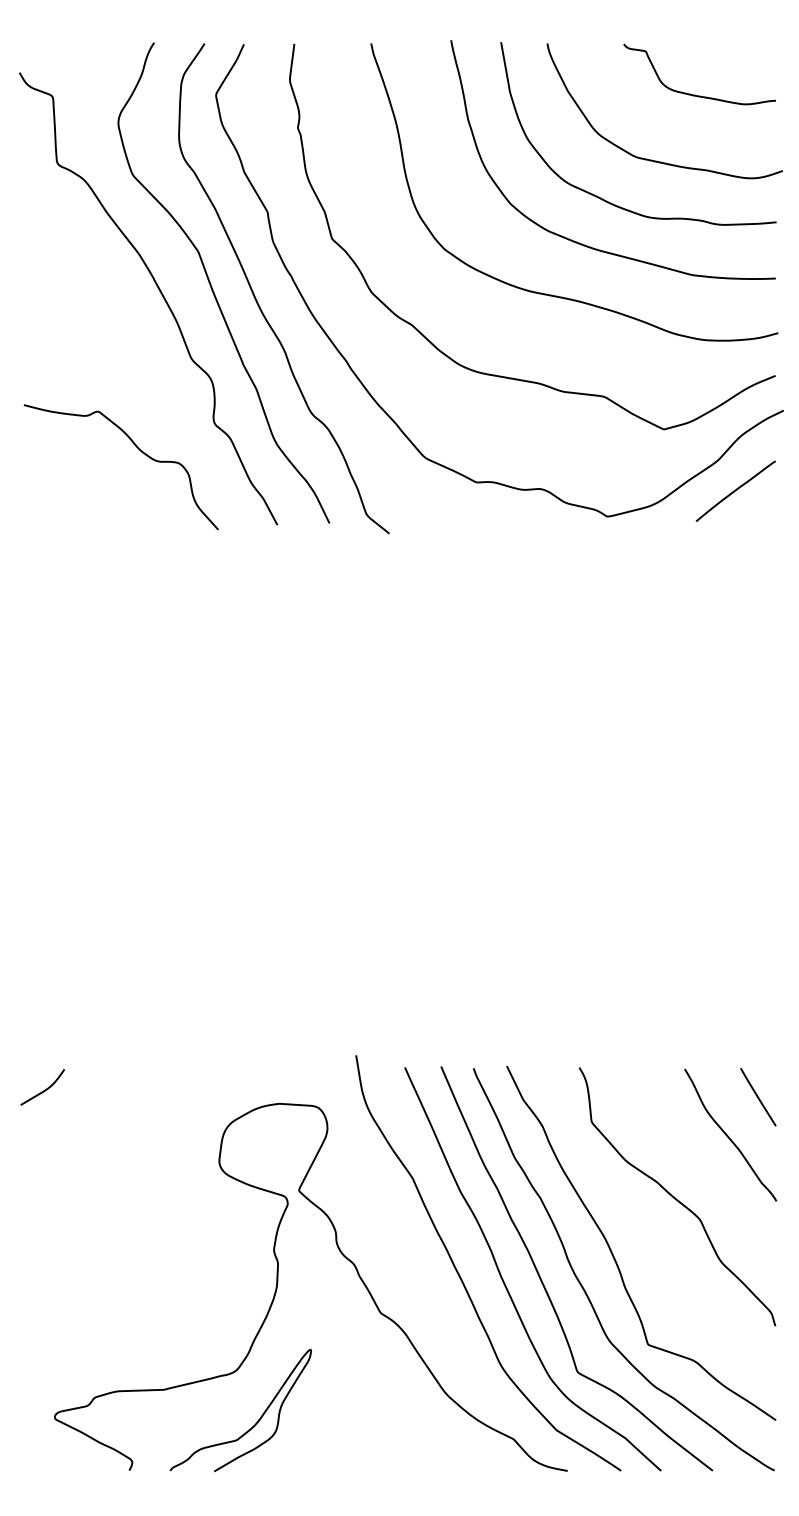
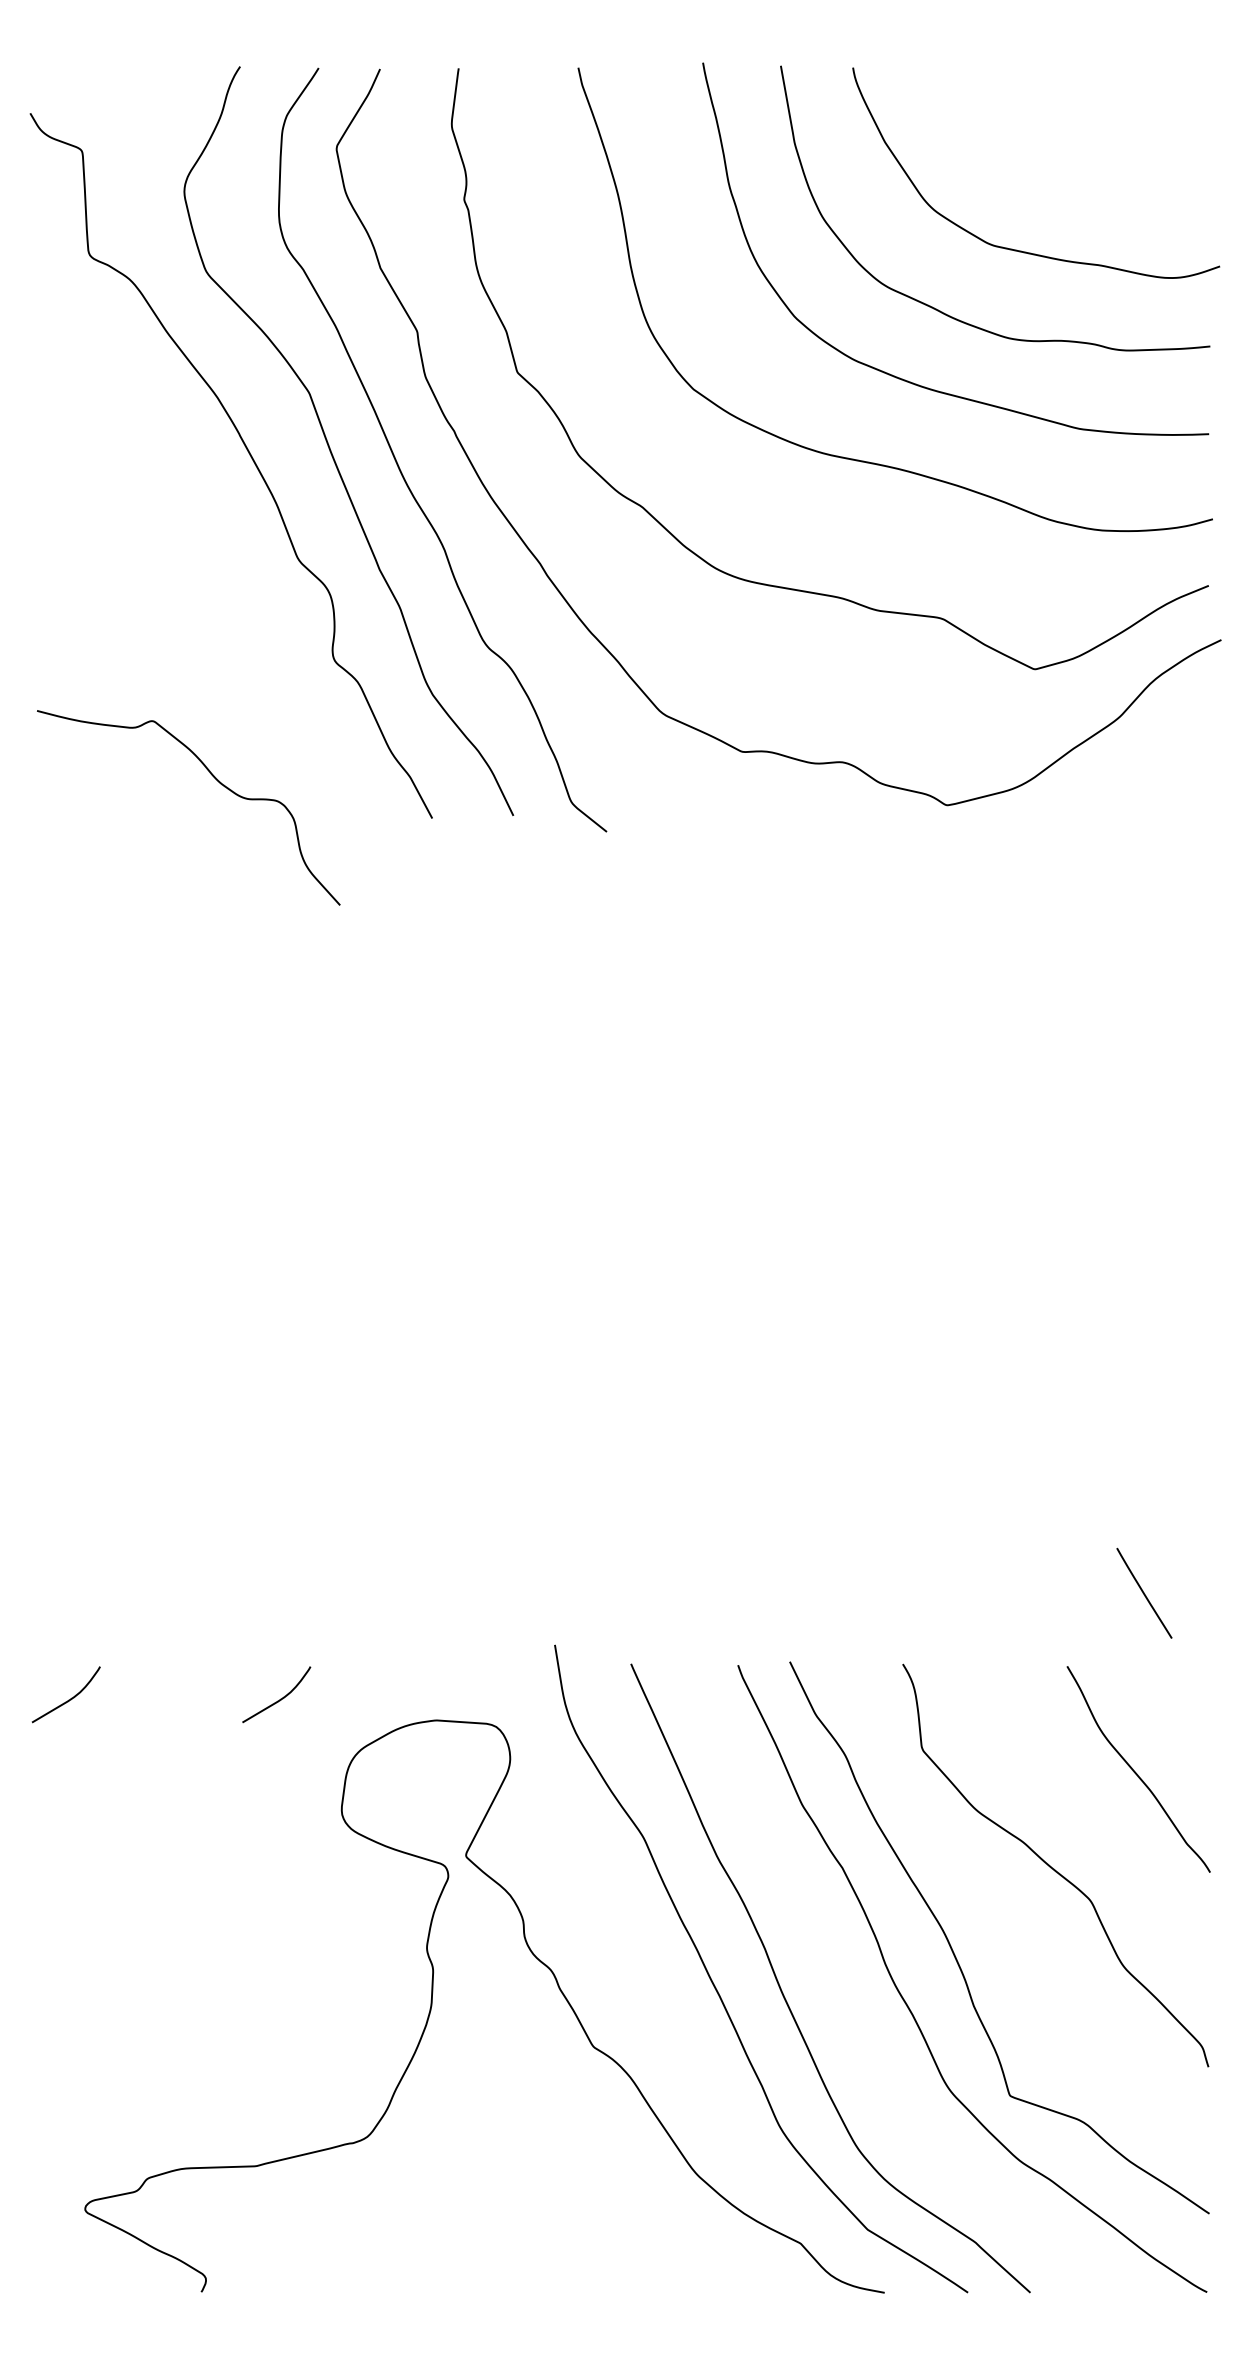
curve: (695, 94) -> (1083, 147), removed
curve: (138, 449) -> (215, 780), moved
line: (735, 490) -> (1146, 764), removed
curve: (179, 1089) -> (279, 1698), added
line: (758, 1097) -> (1144, 1593), moved
curve: (544, 1284) -> (848, 2002), removed
curve: (257, 1420) -> (401, 2214), removed

